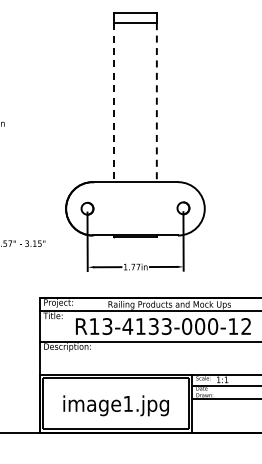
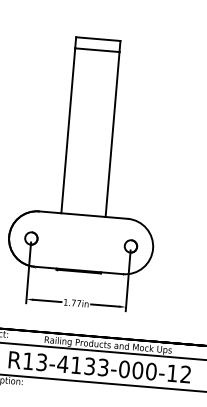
line: (114, 103) -> (68, 131), dashed -> solid
line: (156, 103) -> (112, 135), dashed -> solid

